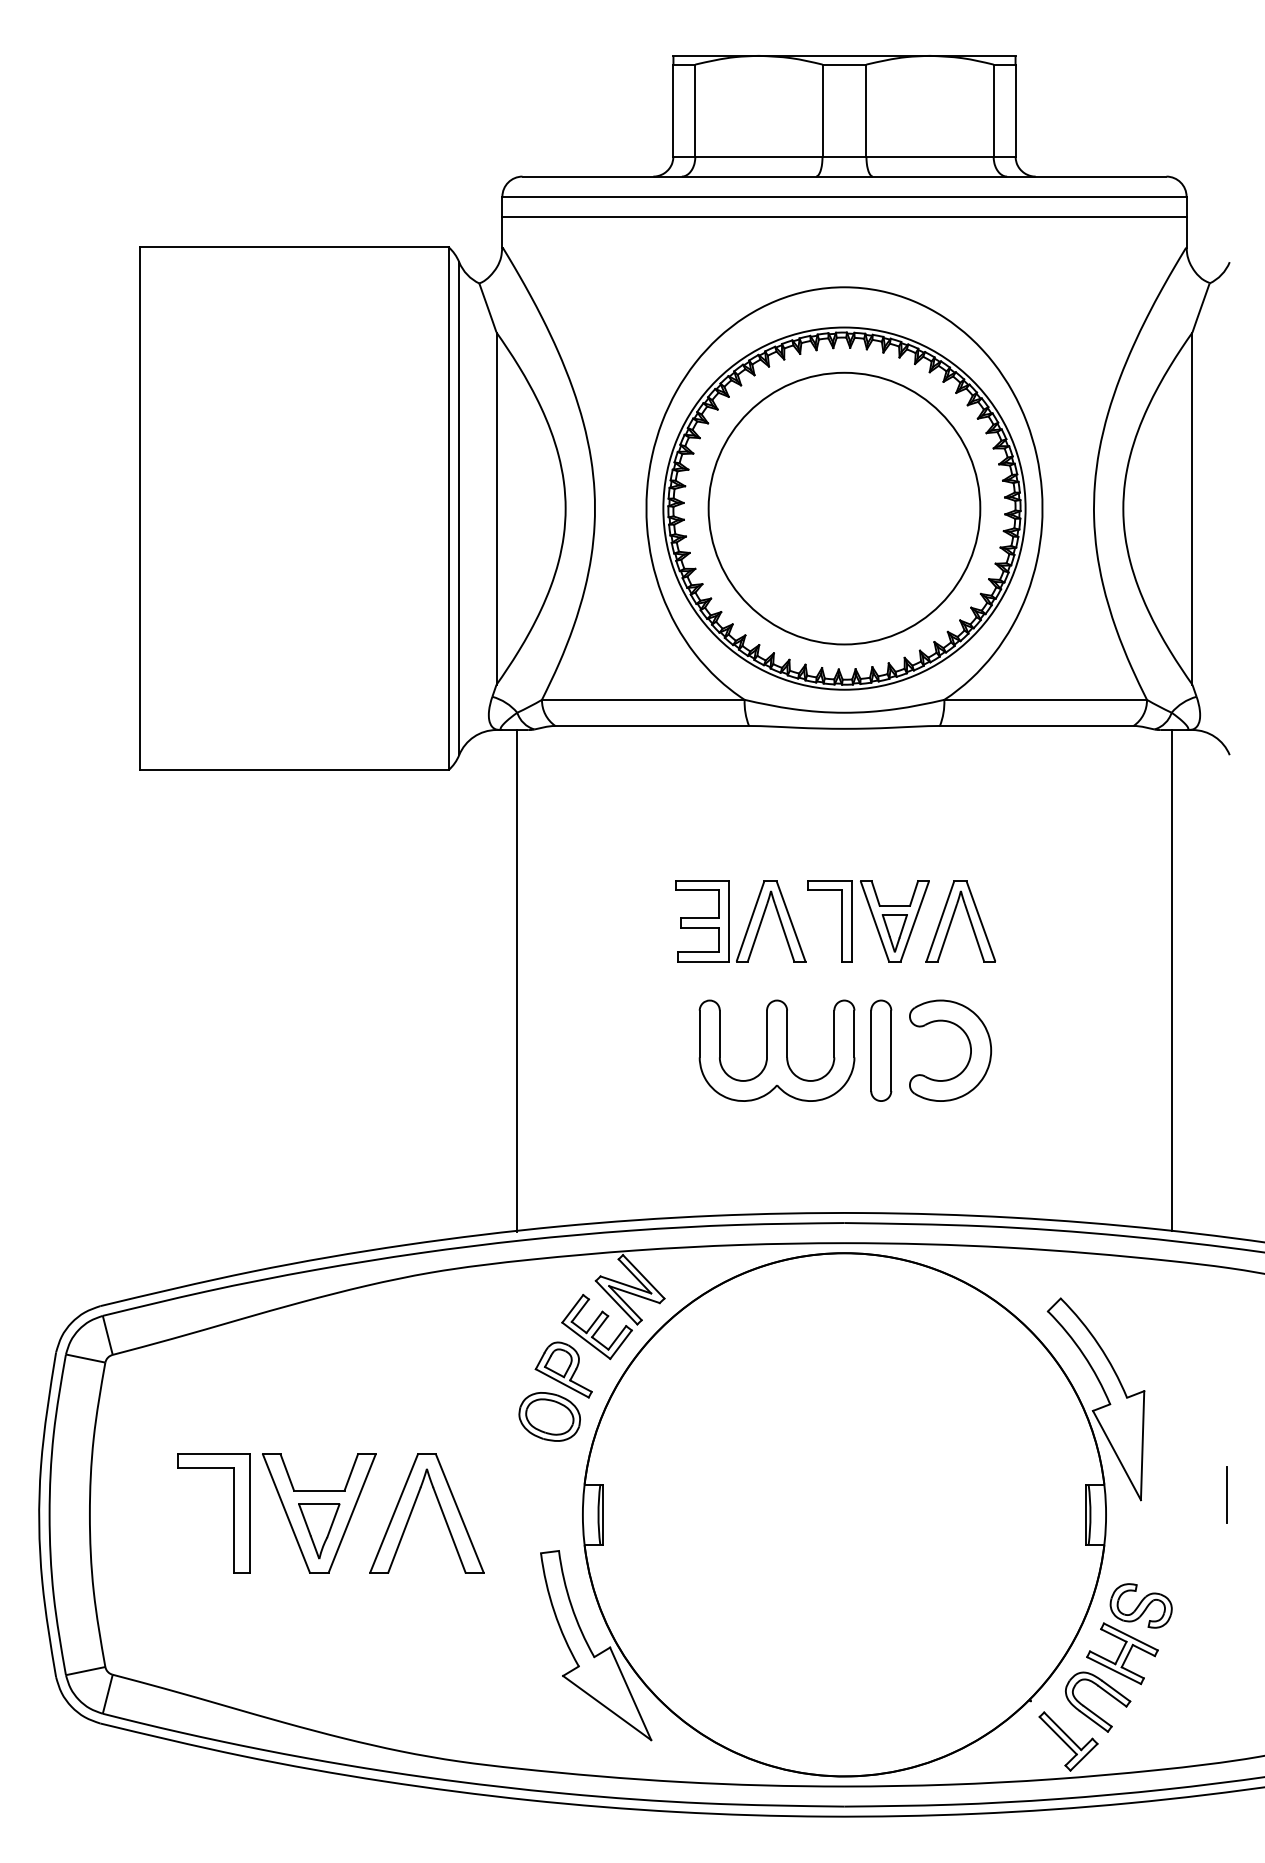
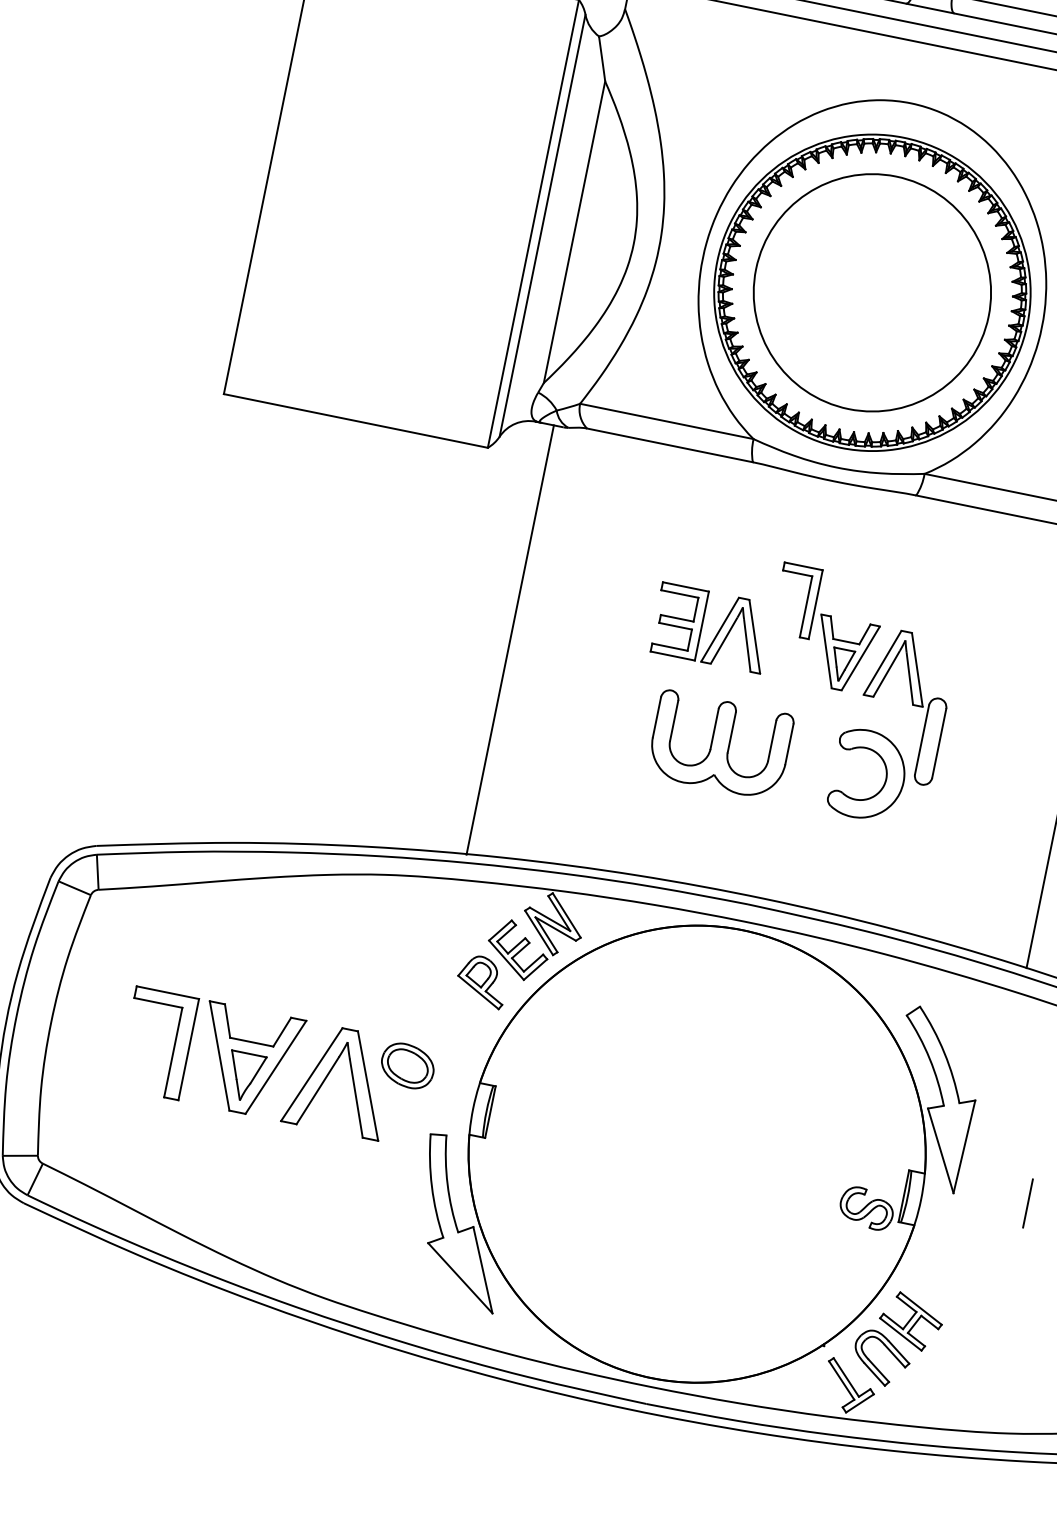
part: (841, 921) -> (806, 602), moved
part: (881, 1050) -> (930, 741), moved
part: (549, 1416) -> (407, 1065), moved
part: (1140, 1605) -> (866, 1207), moved

